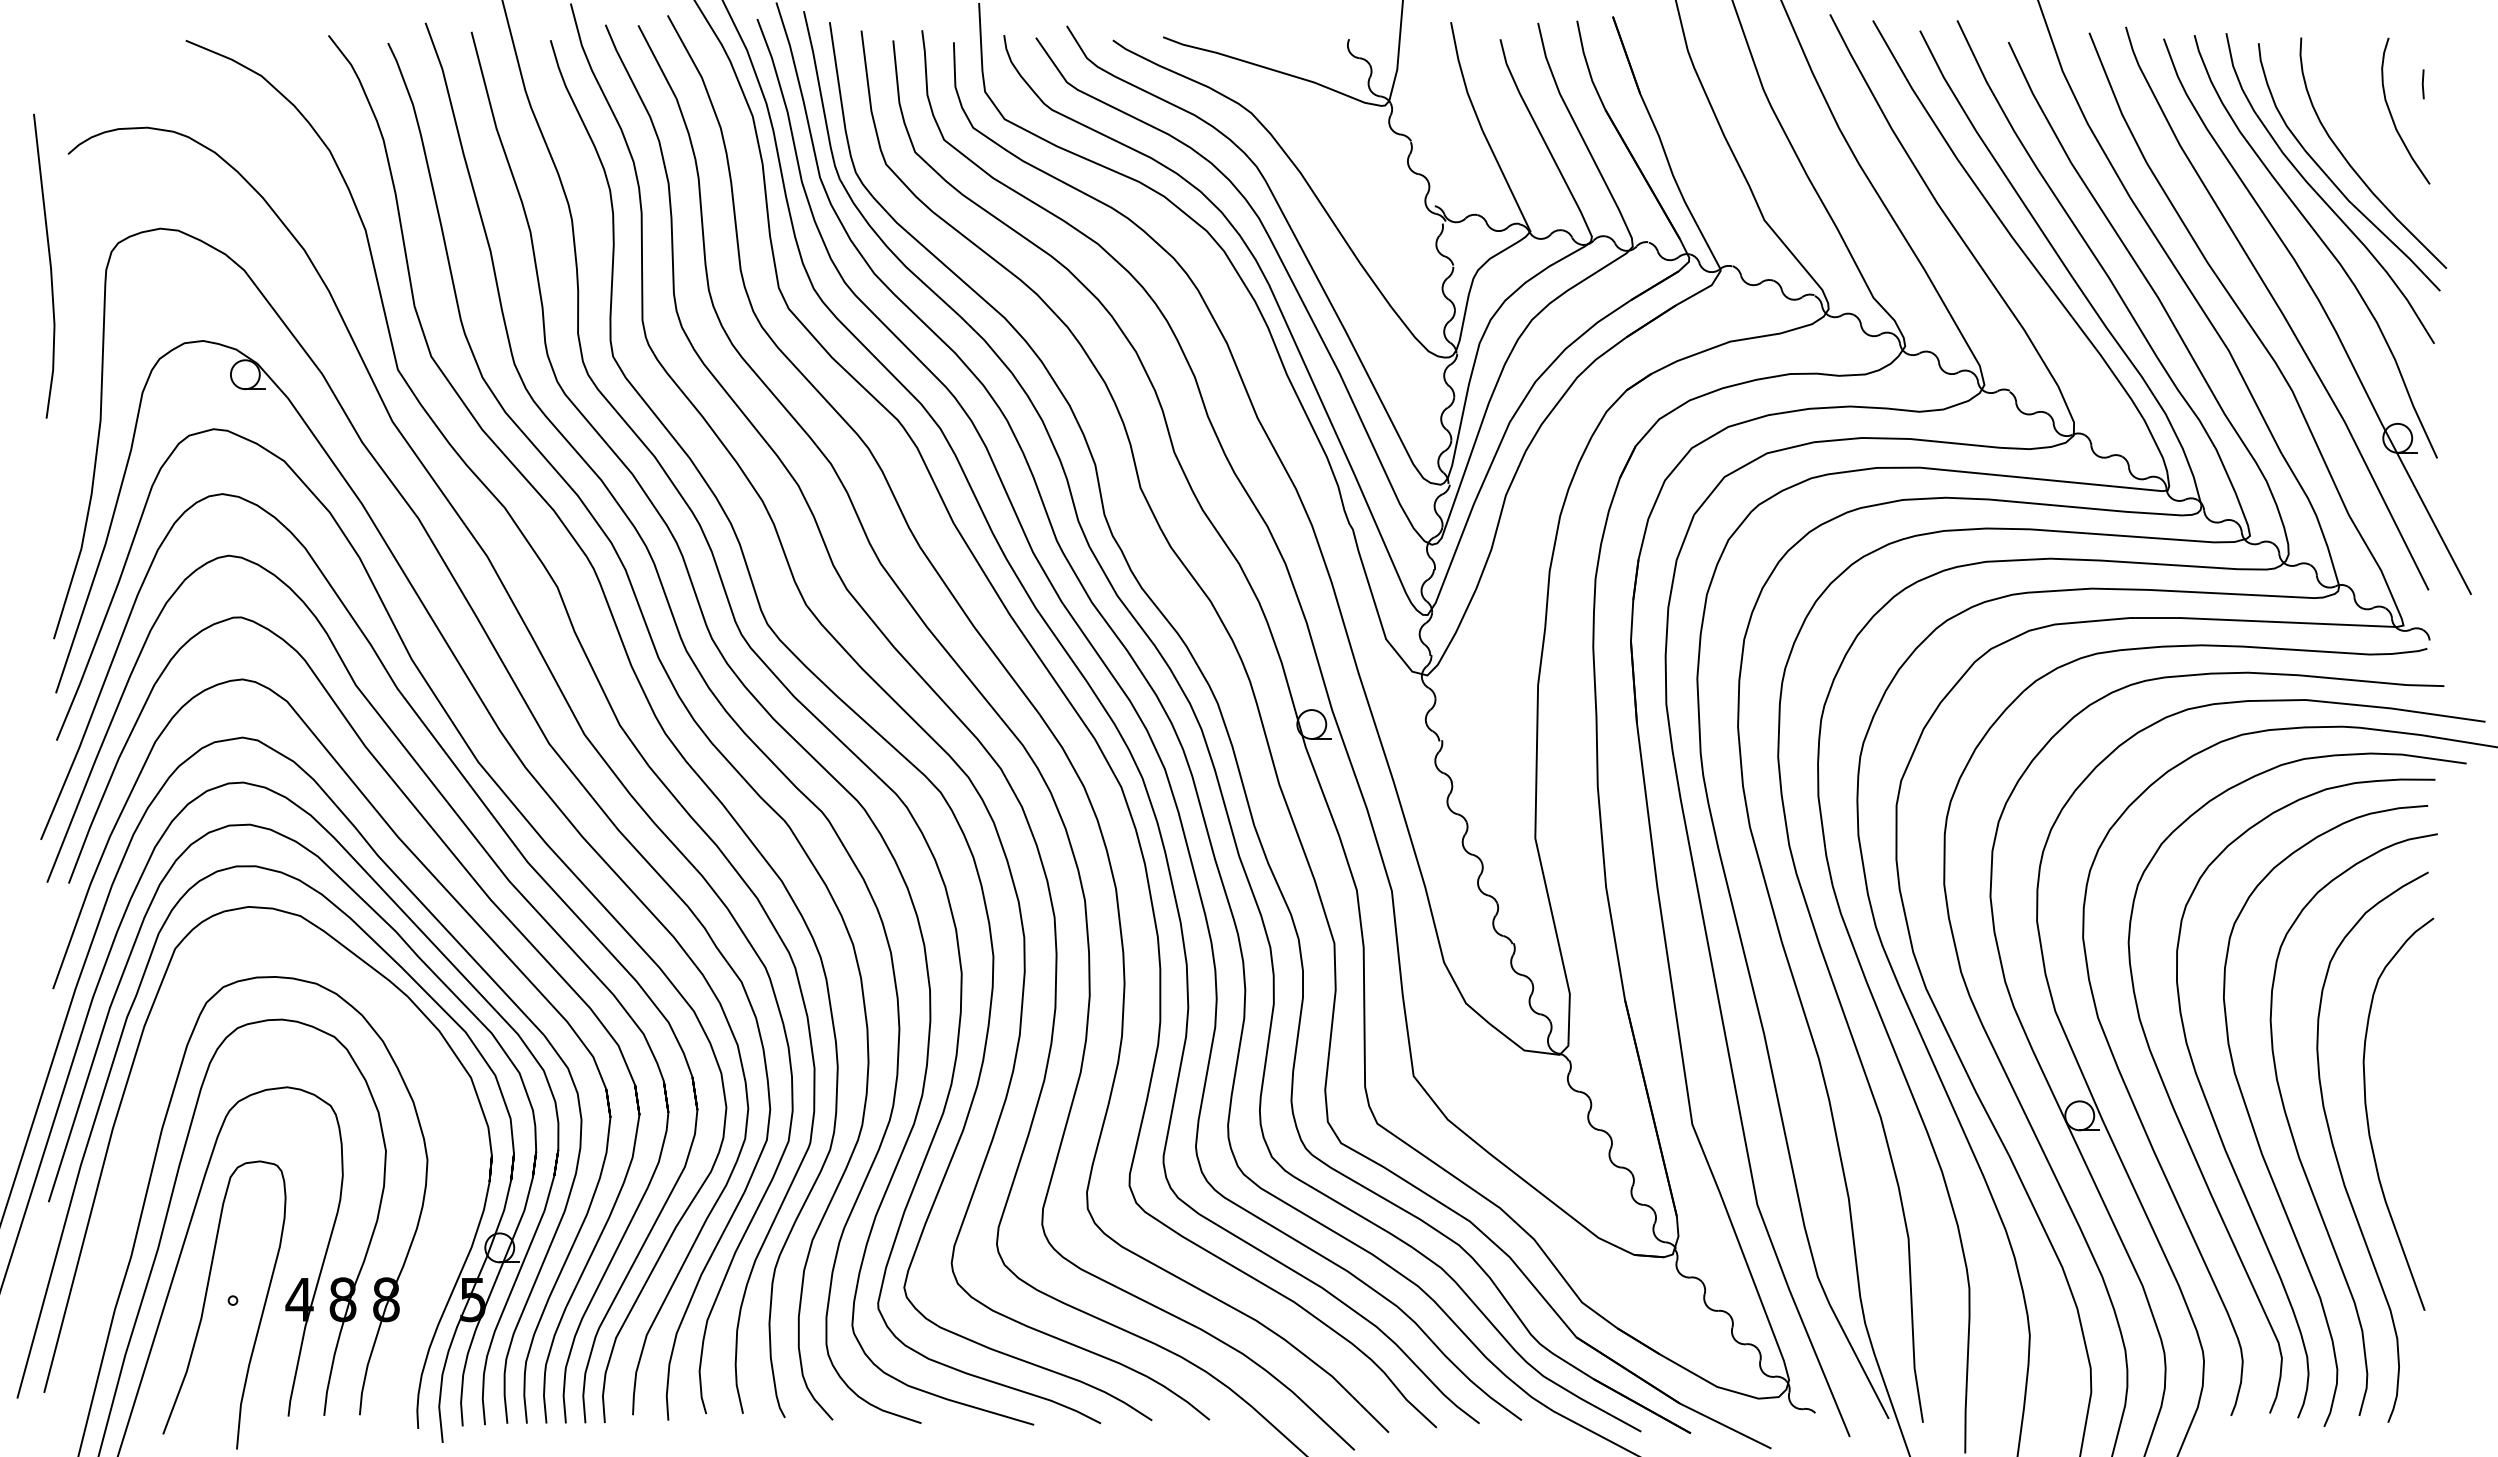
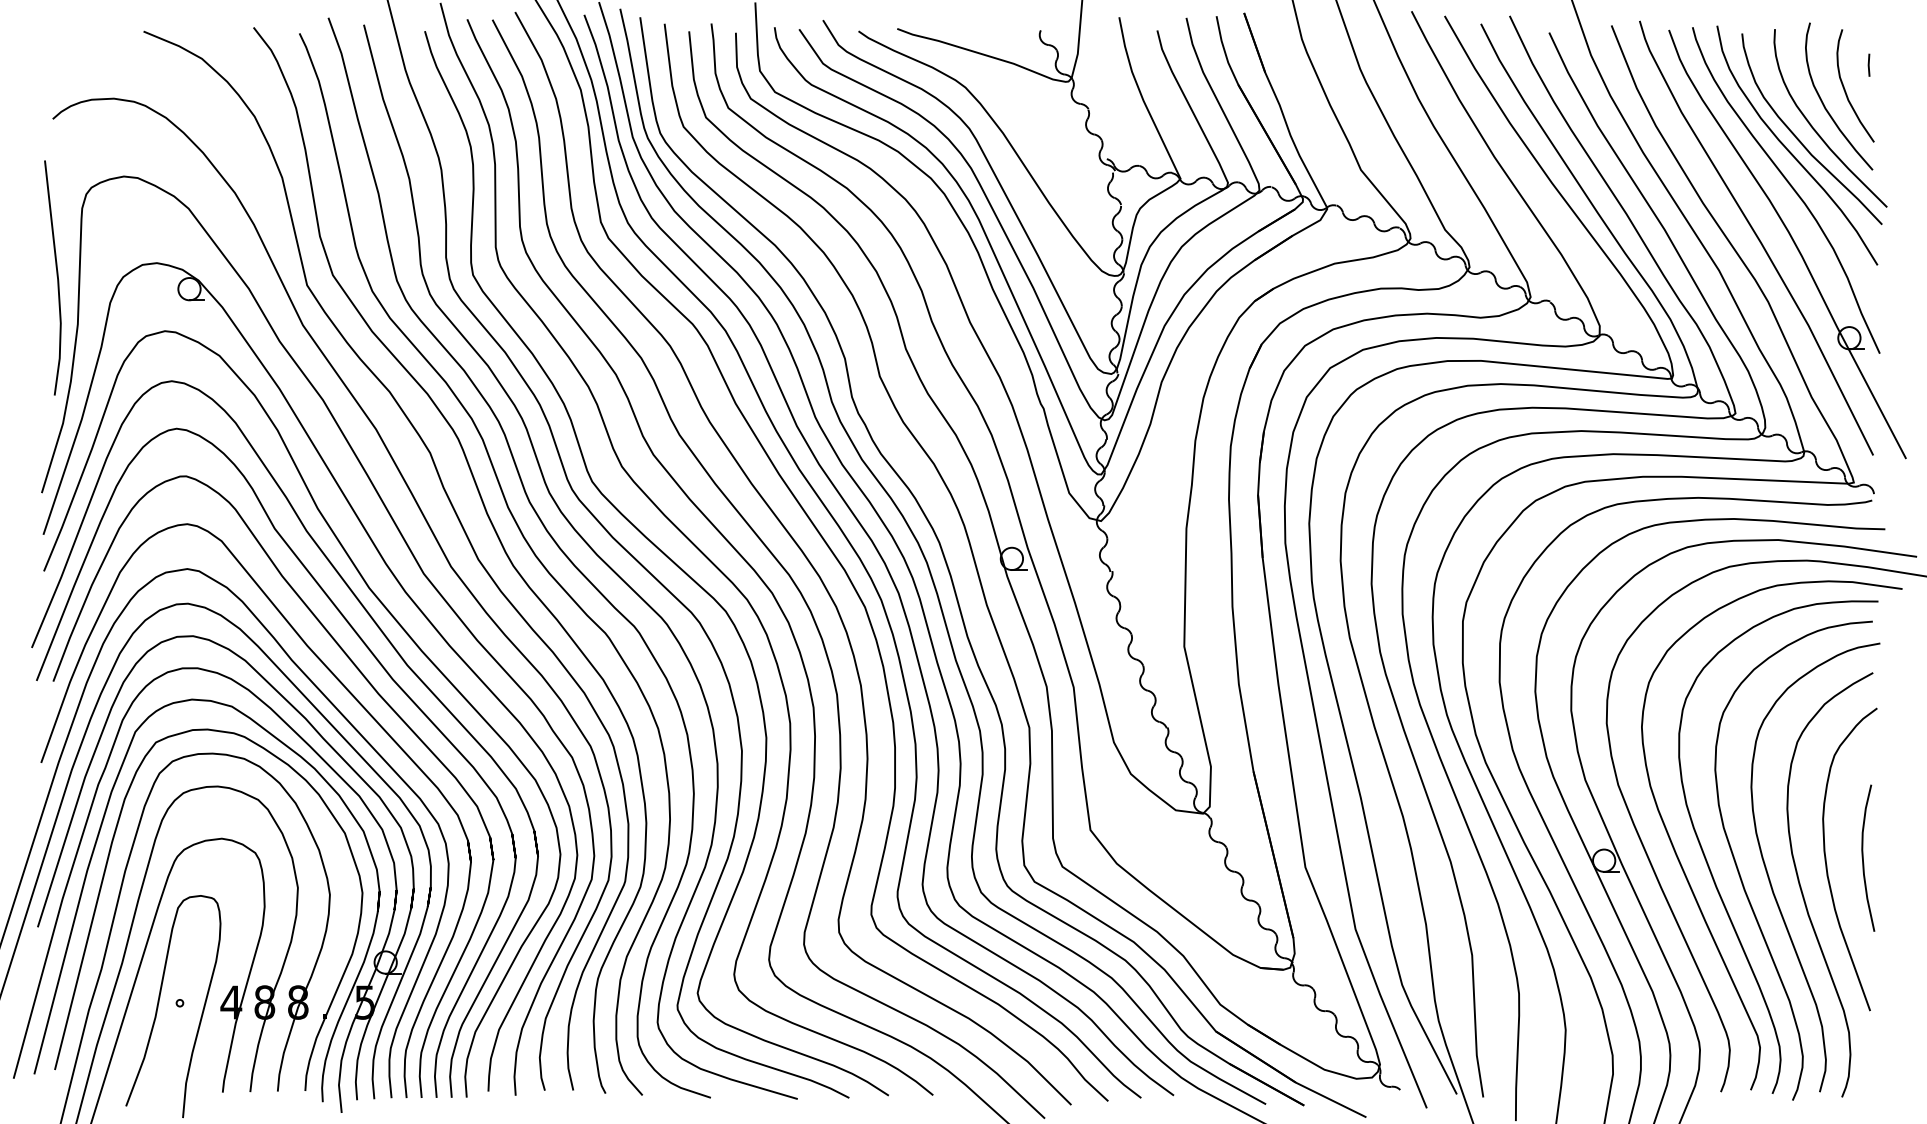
curve: (2364, 133) -> (1823, 103), added
line: (49, 265) -> (56, 277), moved
curve: (2416, 1113) -> (1863, 858), added
part: (132, 1146) -> (102, 884), added

